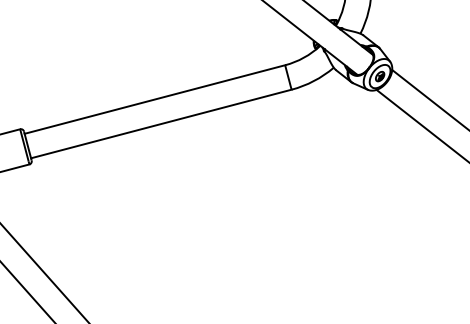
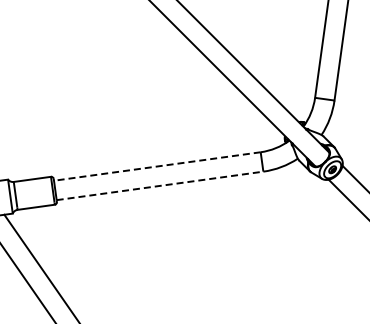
line: (153, 99) -> (156, 166), solid -> dashed
line: (161, 123) -> (160, 185), solid -> dashed

